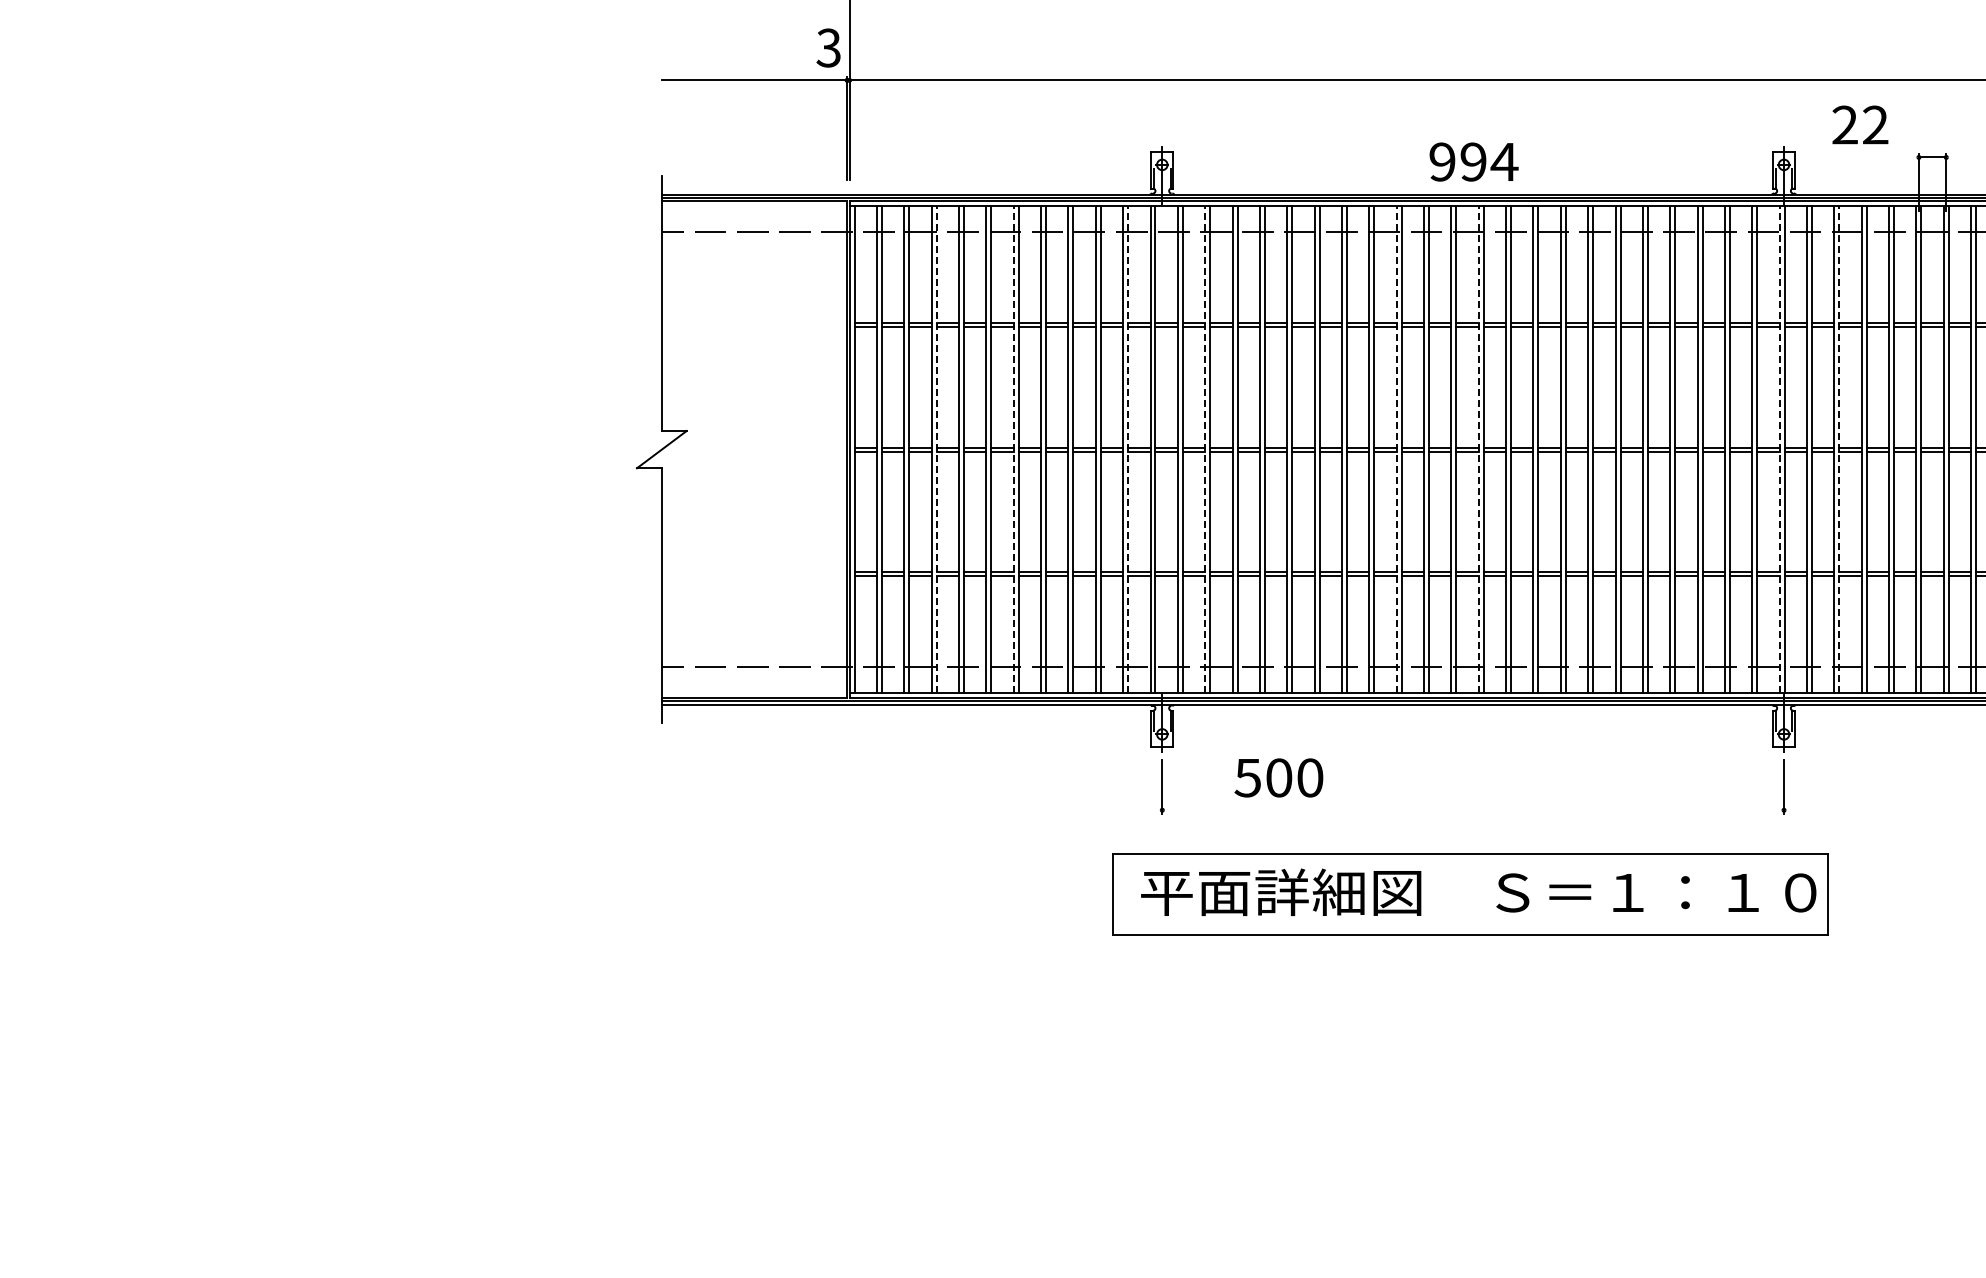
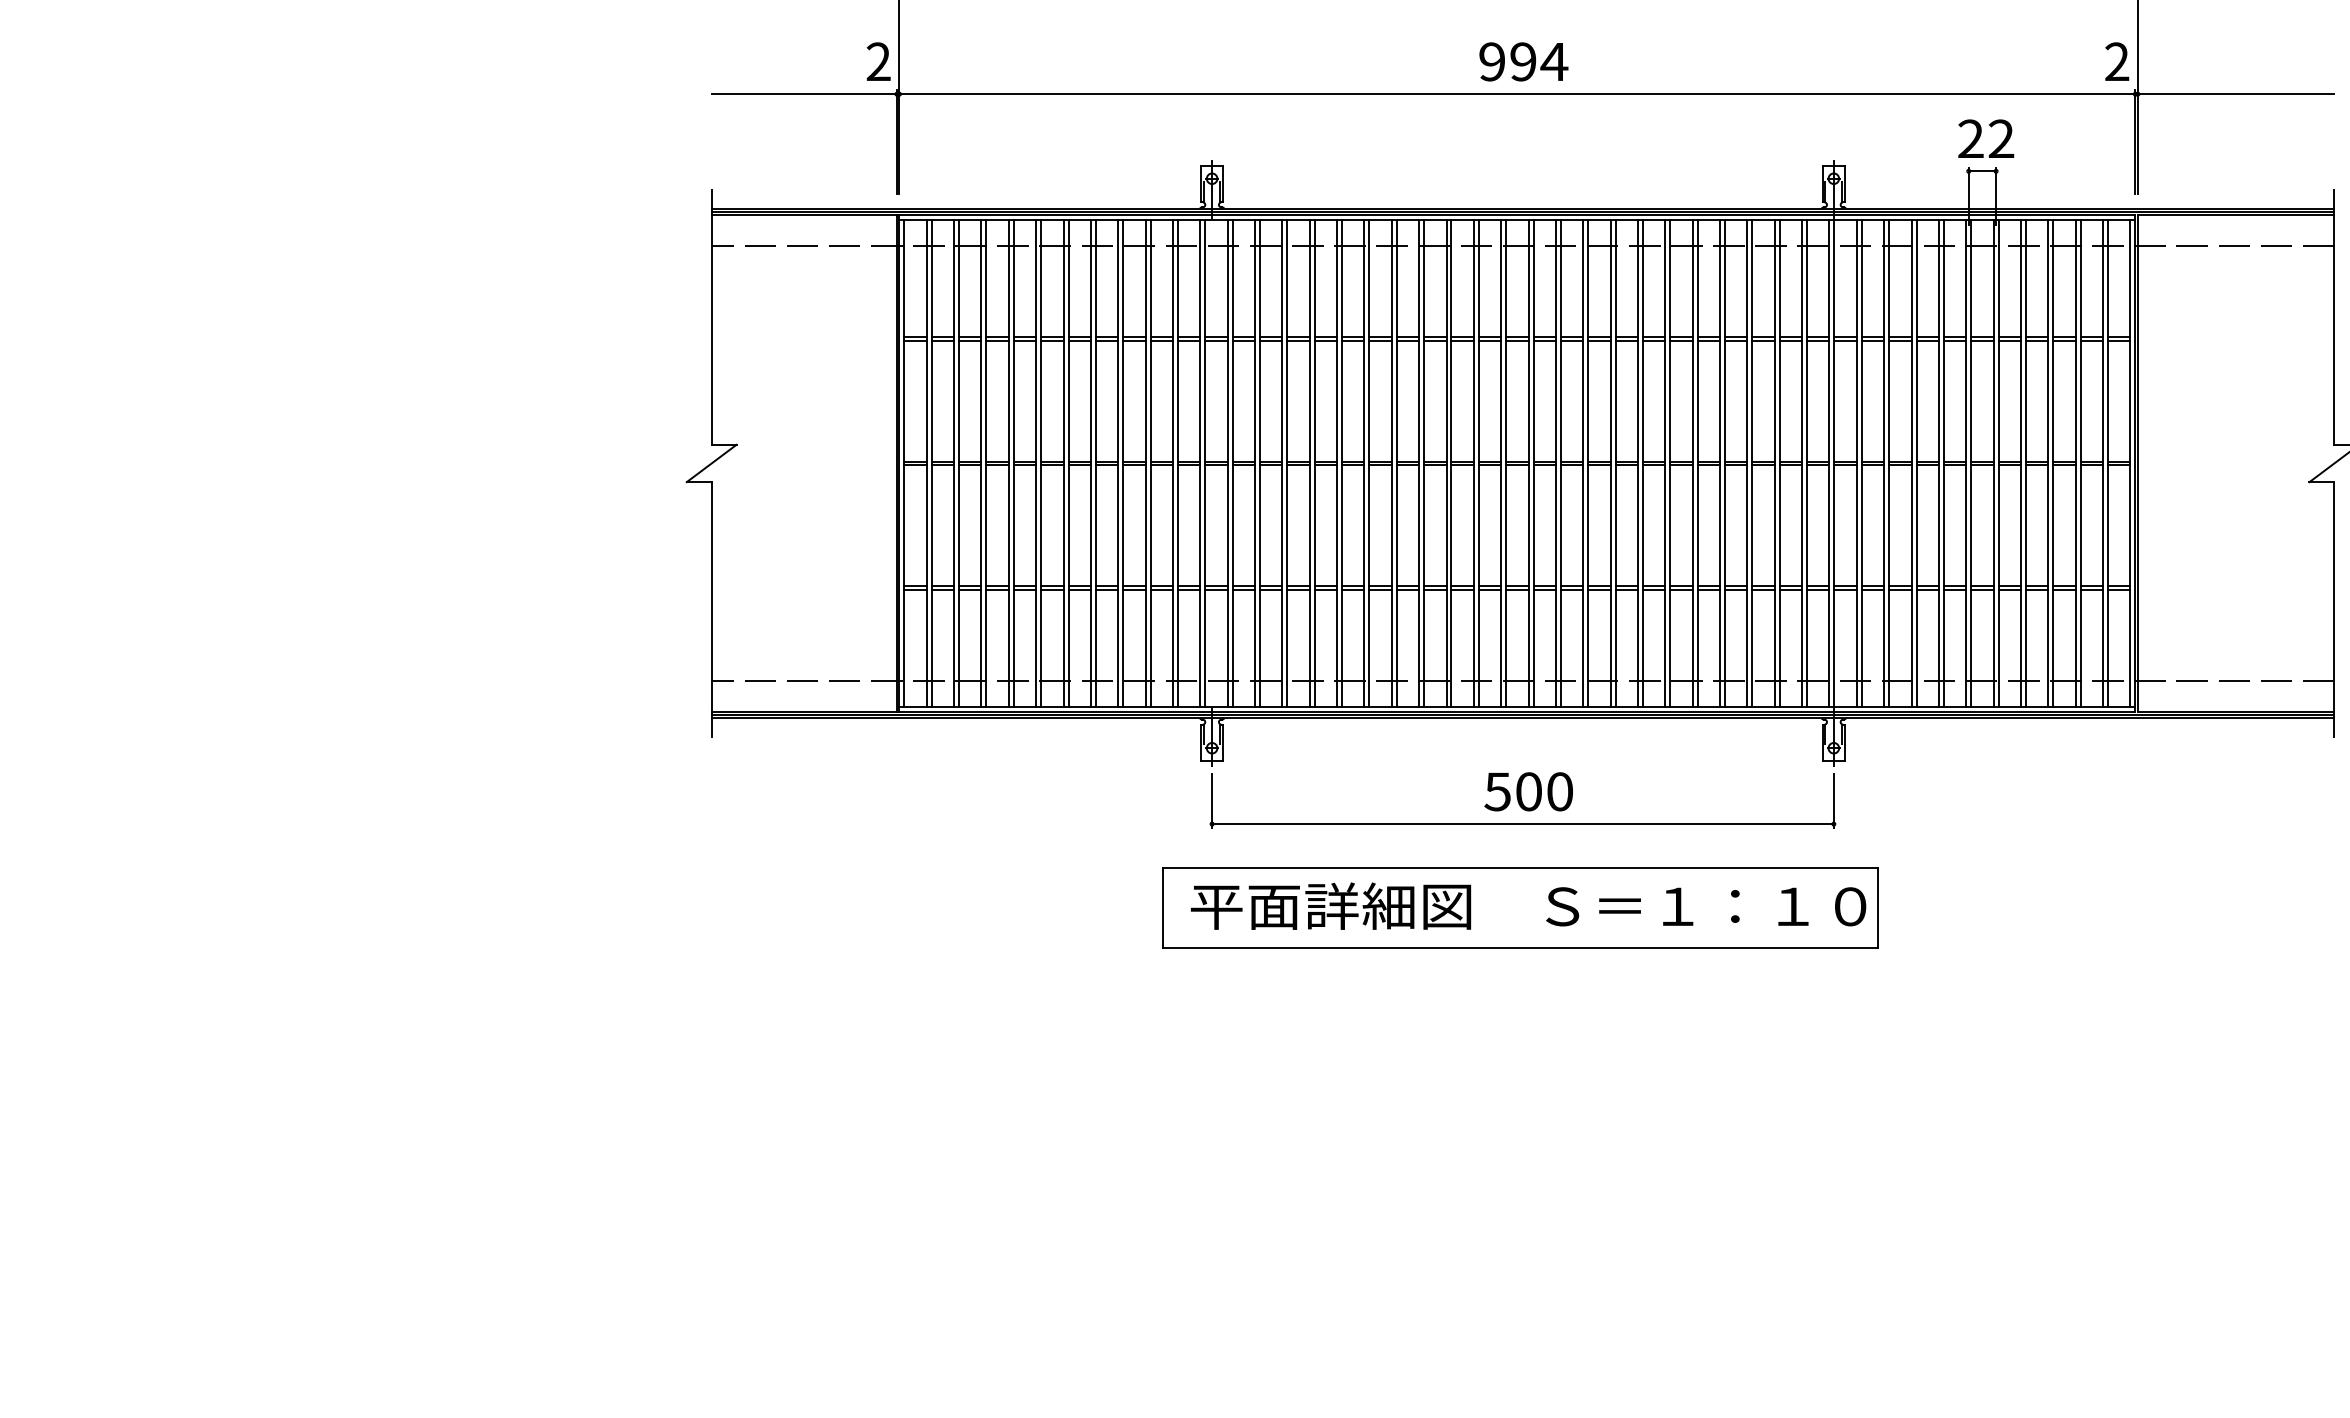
text: (828, 47) -> (878, 61), 3 -> 2
text: (1860, 124) -> (1986, 138), moved
text: (1473, 161) -> (1523, 61), moved
line: (936, 449) -> (986, 463), dashed -> solid
line: (1013, 449) -> (1063, 463), dashed -> solid
line: (1127, 449) -> (1177, 463), dashed -> solid
line: (1205, 449) -> (1255, 463), dashed -> solid
line: (1396, 449) -> (1446, 463), dashed -> solid
line: (1478, 449) -> (1528, 463), dashed -> solid
line: (1779, 449) -> (1829, 463), dashed -> solid
line: (1839, 449) -> (1889, 463), dashed -> solid
text: (1278, 777) -> (1528, 791), moved
line: (1472, 810) -> (1522, 824), added

